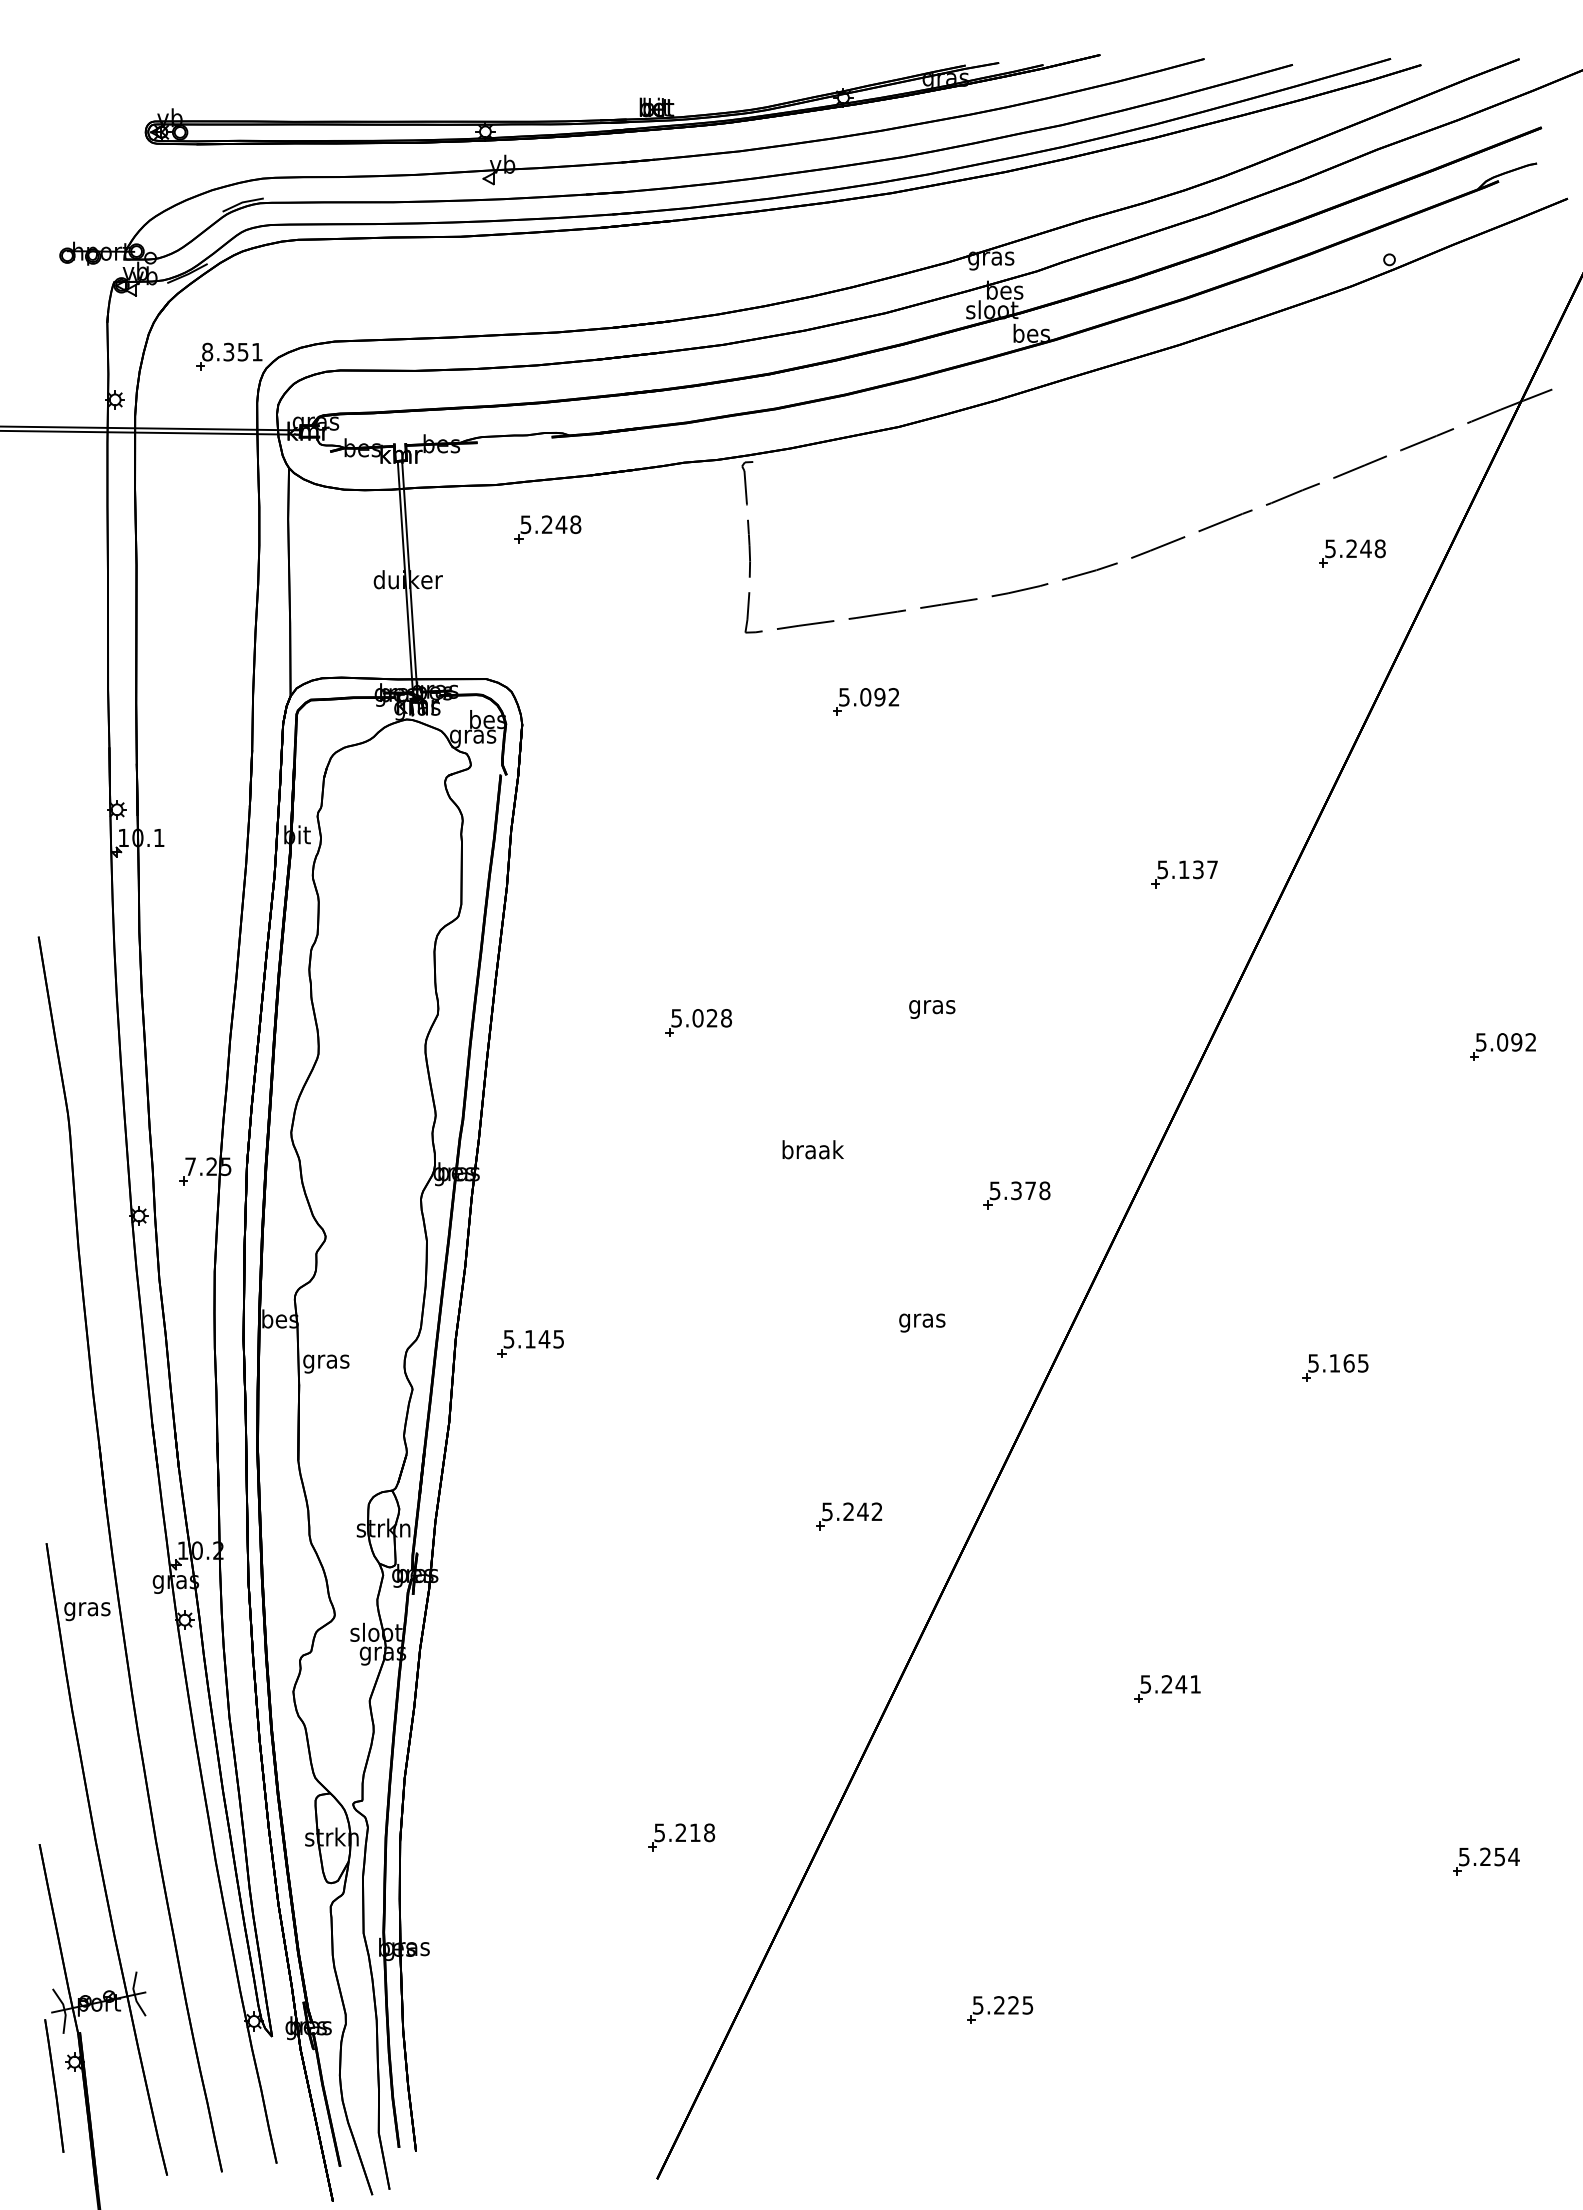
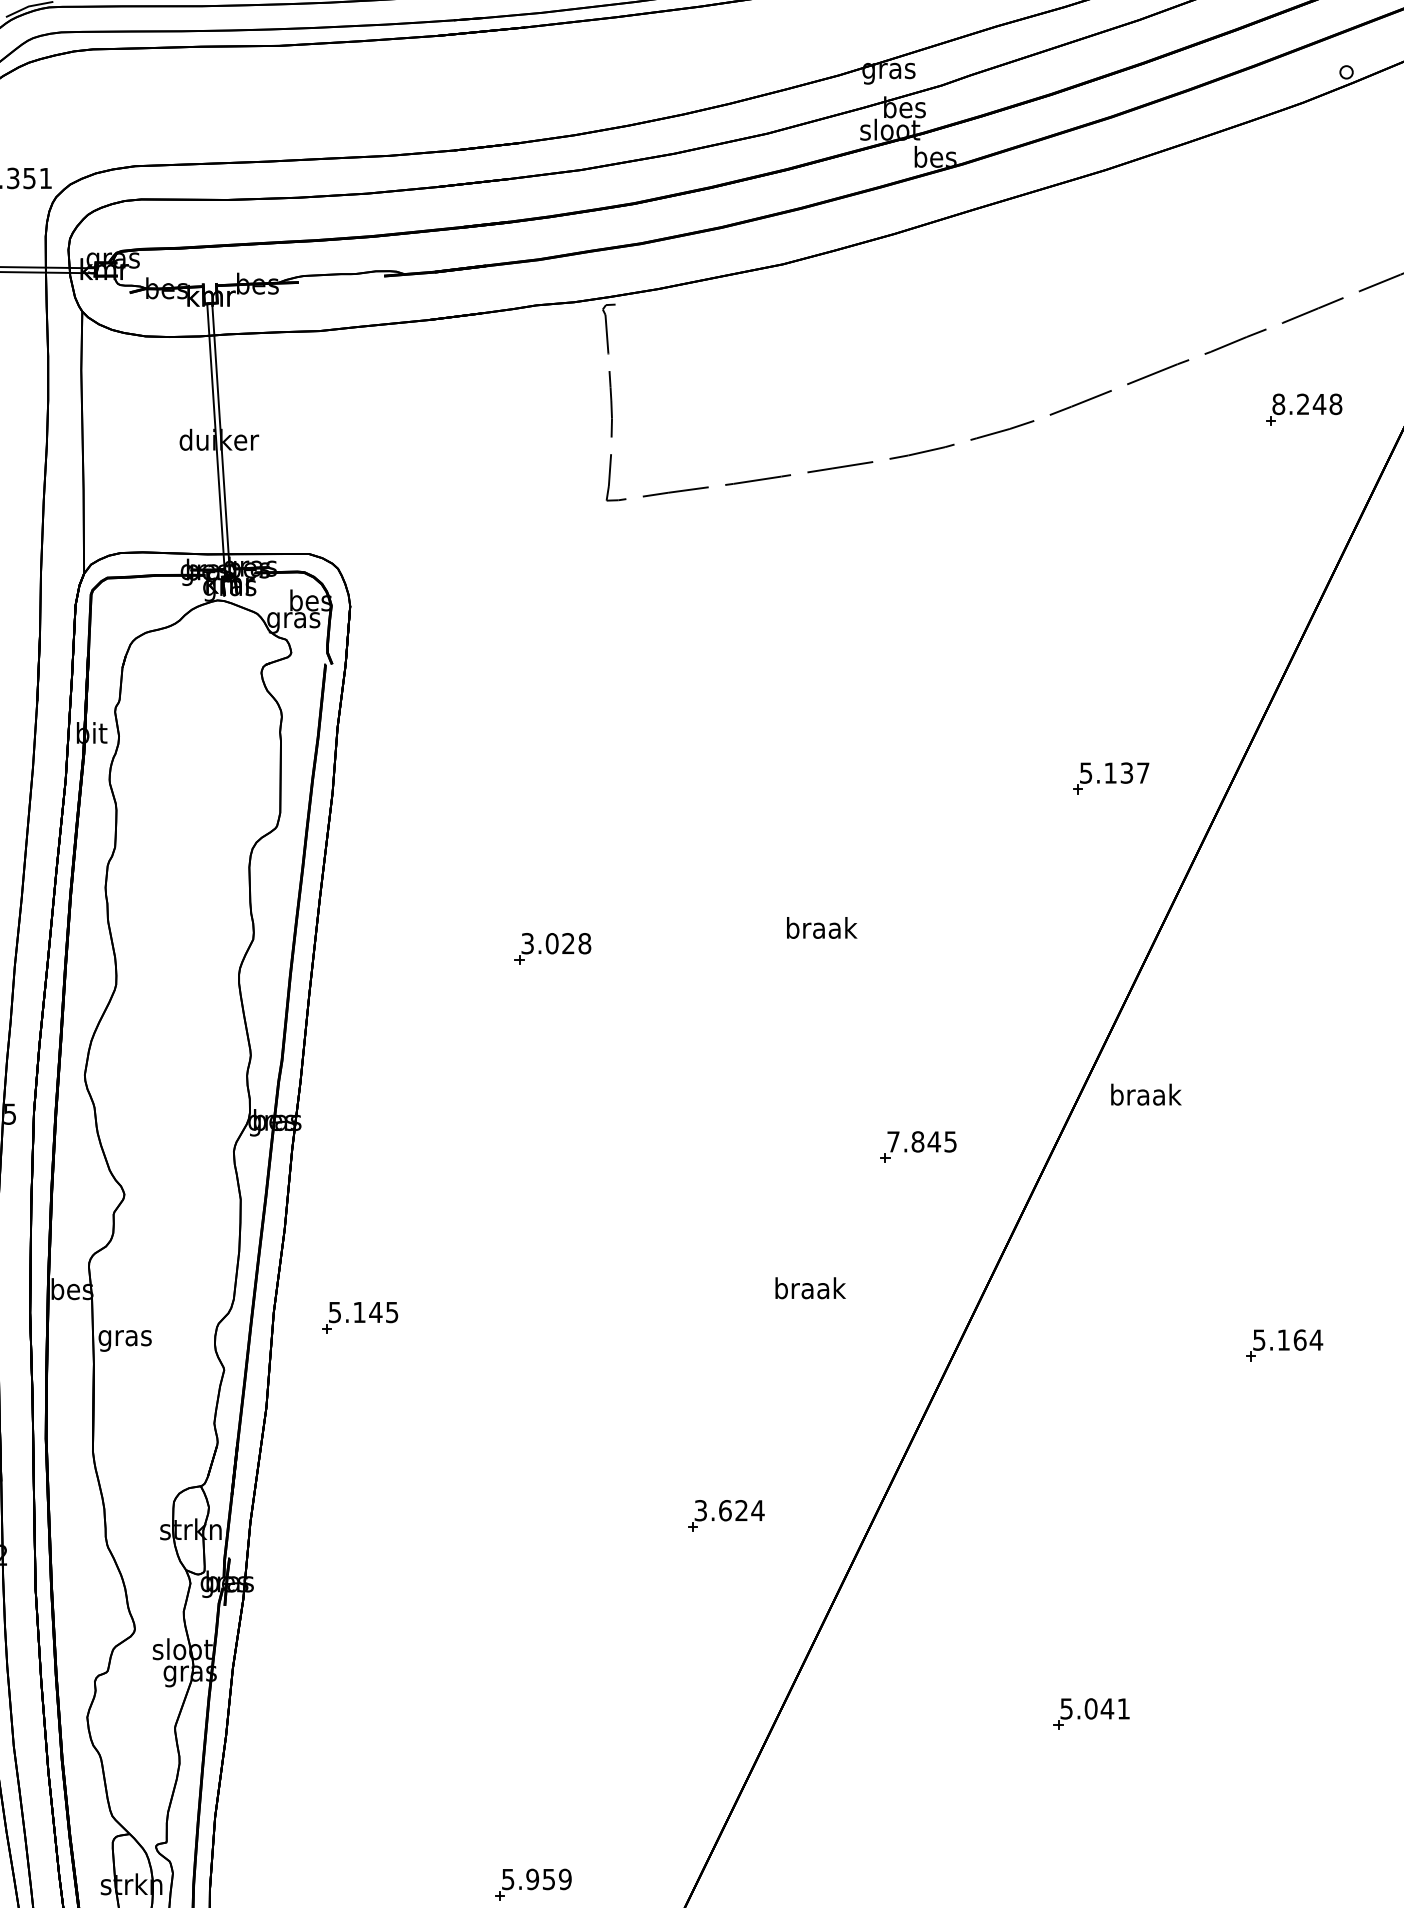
part: (547, 529) -> (379, 382), removed
text: (1330, 548) -> (1278, 403), 5.248 -> 8.248
part: (865, 701) -> (744, 579), removed
text: (932, 1006) -> (821, 930), gras -> braak
text: (676, 1017) -> (527, 942), 5.028 -> 3.028
text: (812, 1149) -> (1145, 1094), moved
text: (1019, 1190) -> (921, 1141), 5.378 -> 7.845
text: (922, 1320) -> (810, 1290), gras -> braak
text: (1363, 1363) -> (1316, 1340), 5.165 -> 5.164
text: (852, 1511) -> (729, 1510), 5.242 -> 3.624
text: (1166, 1684) -> (1090, 1709), 5.241 -> 5.041
text: (695, 1832) -> (549, 1879), 5.218 -> 5.959

